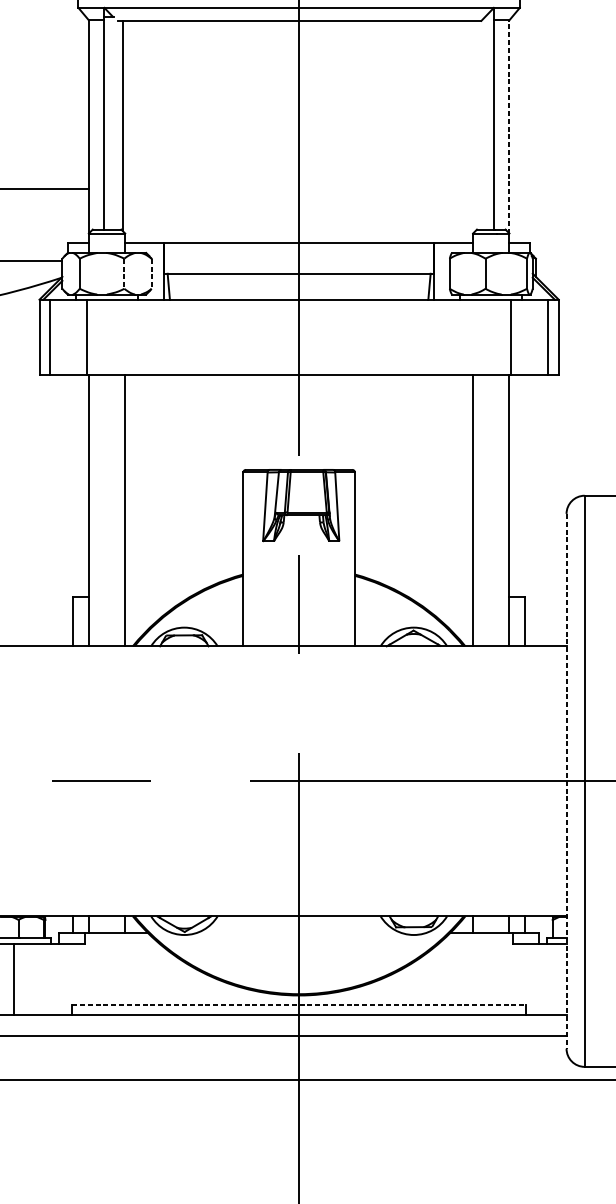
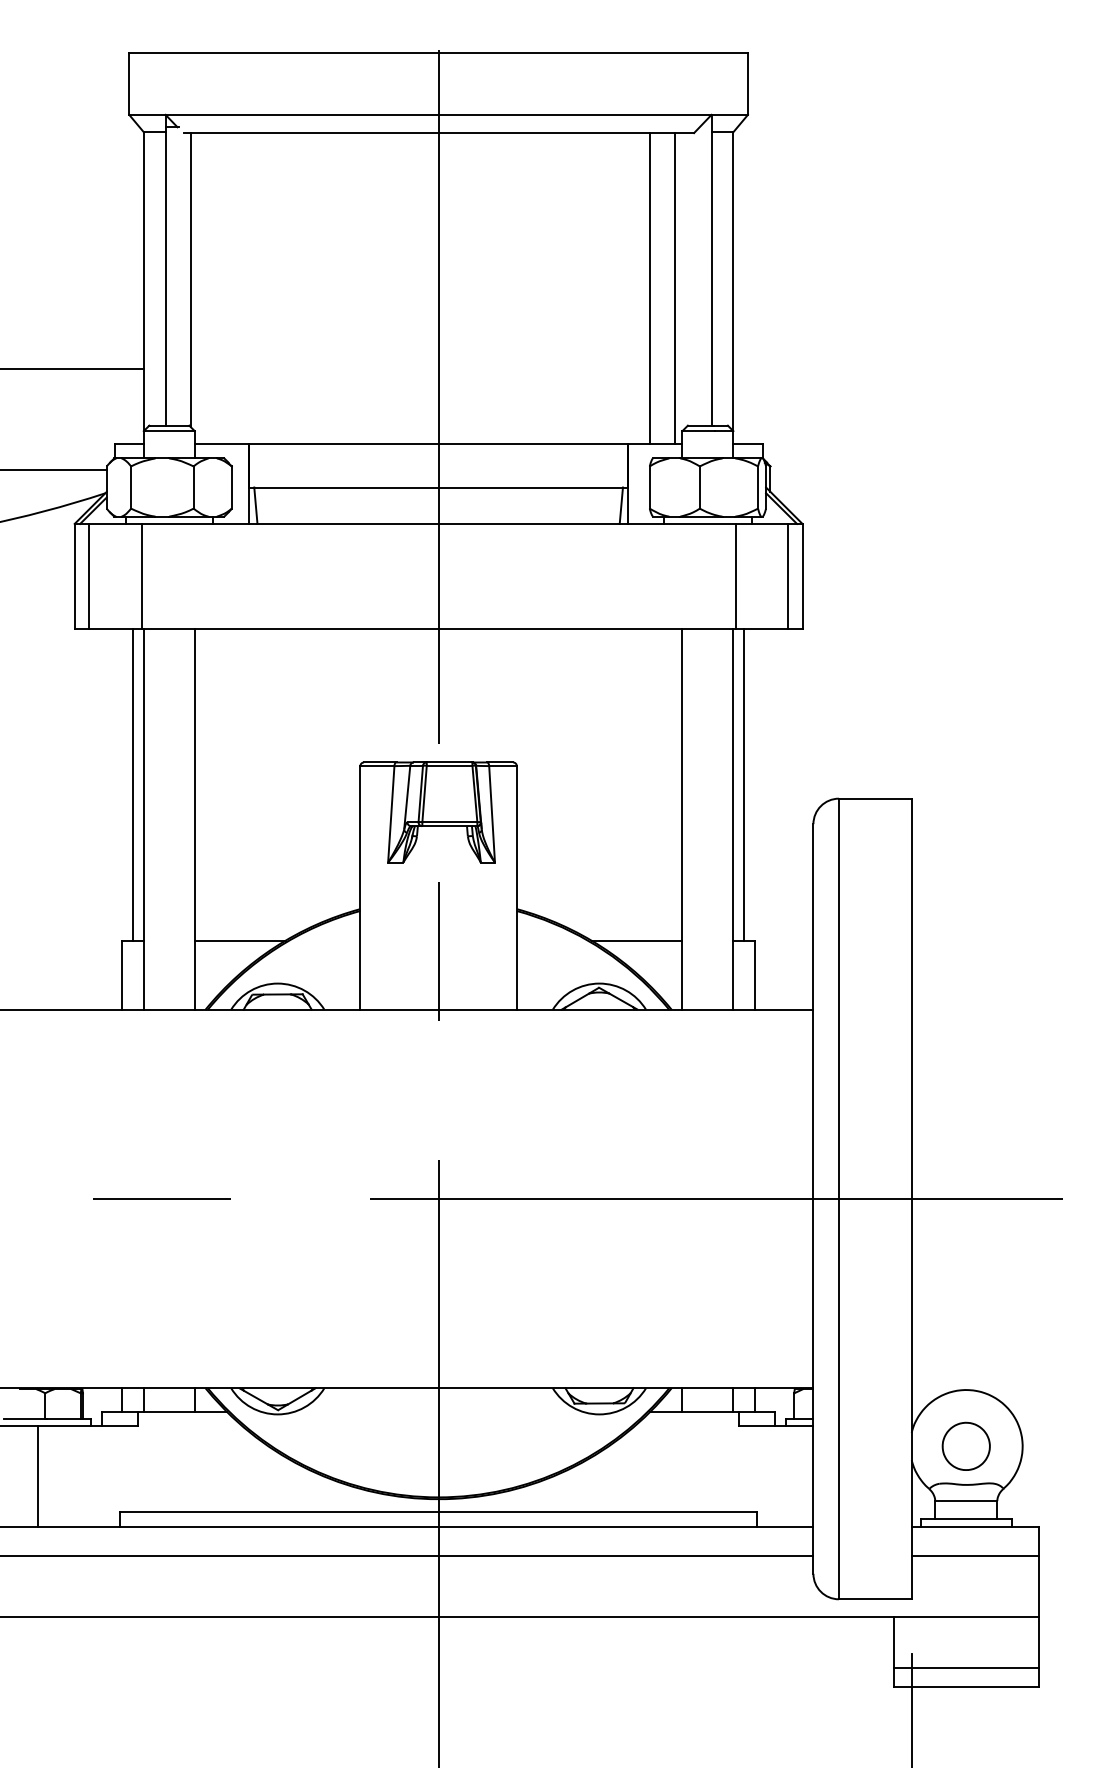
line: (509, 126) -> (733, 281), dashed -> solid
line: (449, 131) -> (649, 288), added
line: (468, 131) -> (675, 288), added
line: (124, 274) -> (193, 488), dashed -> solid
line: (151, 274) -> (231, 488), dashed -> solid
line: (80, 485) -> (132, 784), added
line: (517, 485) -> (744, 784), added
line: (157, 596) -> (239, 940), added
line: (440, 596) -> (636, 940), added
line: (566, 780) -> (813, 1198), dashed -> solid
line: (299, 1004) -> (439, 1511), dashed -> solid

